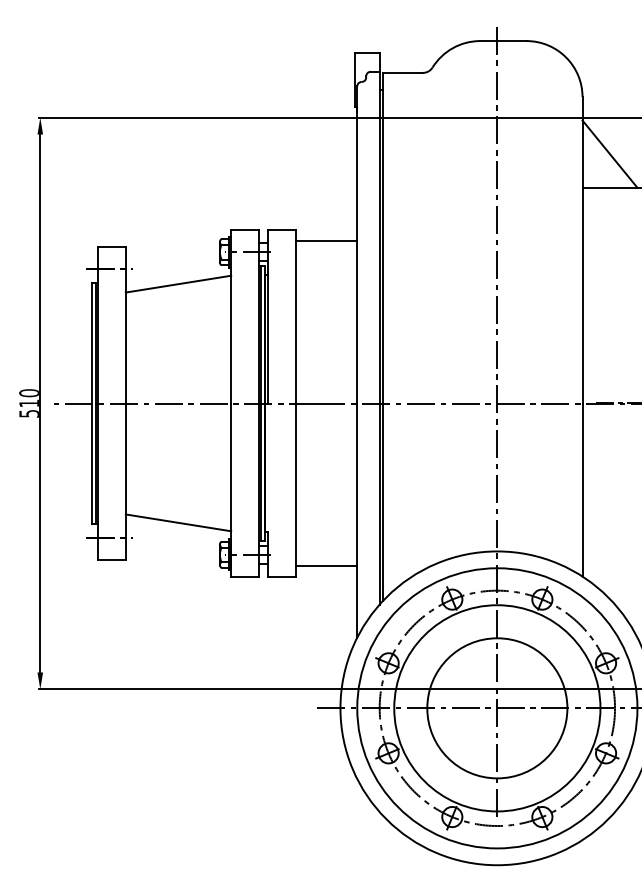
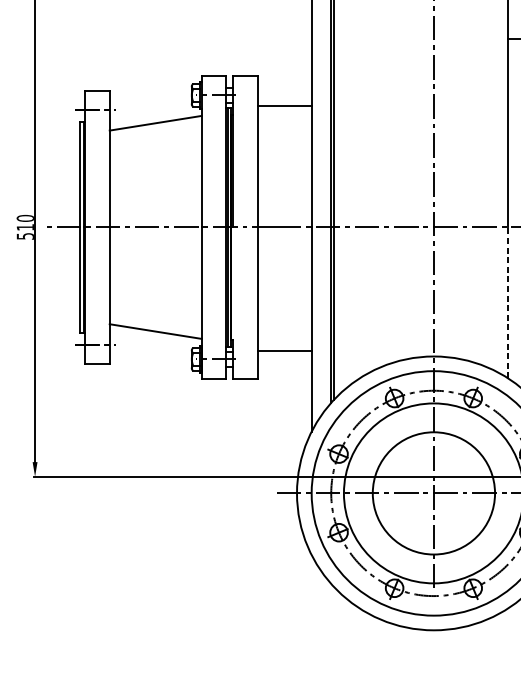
line: (326, 241) -> (284, 106), moved
line: (582, 490) -> (508, 303), solid -> dashed
line: (326, 566) -> (284, 351), moved

